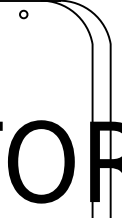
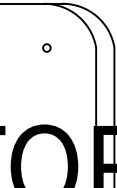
circle: (23, 14) -> (46, 48), moved

